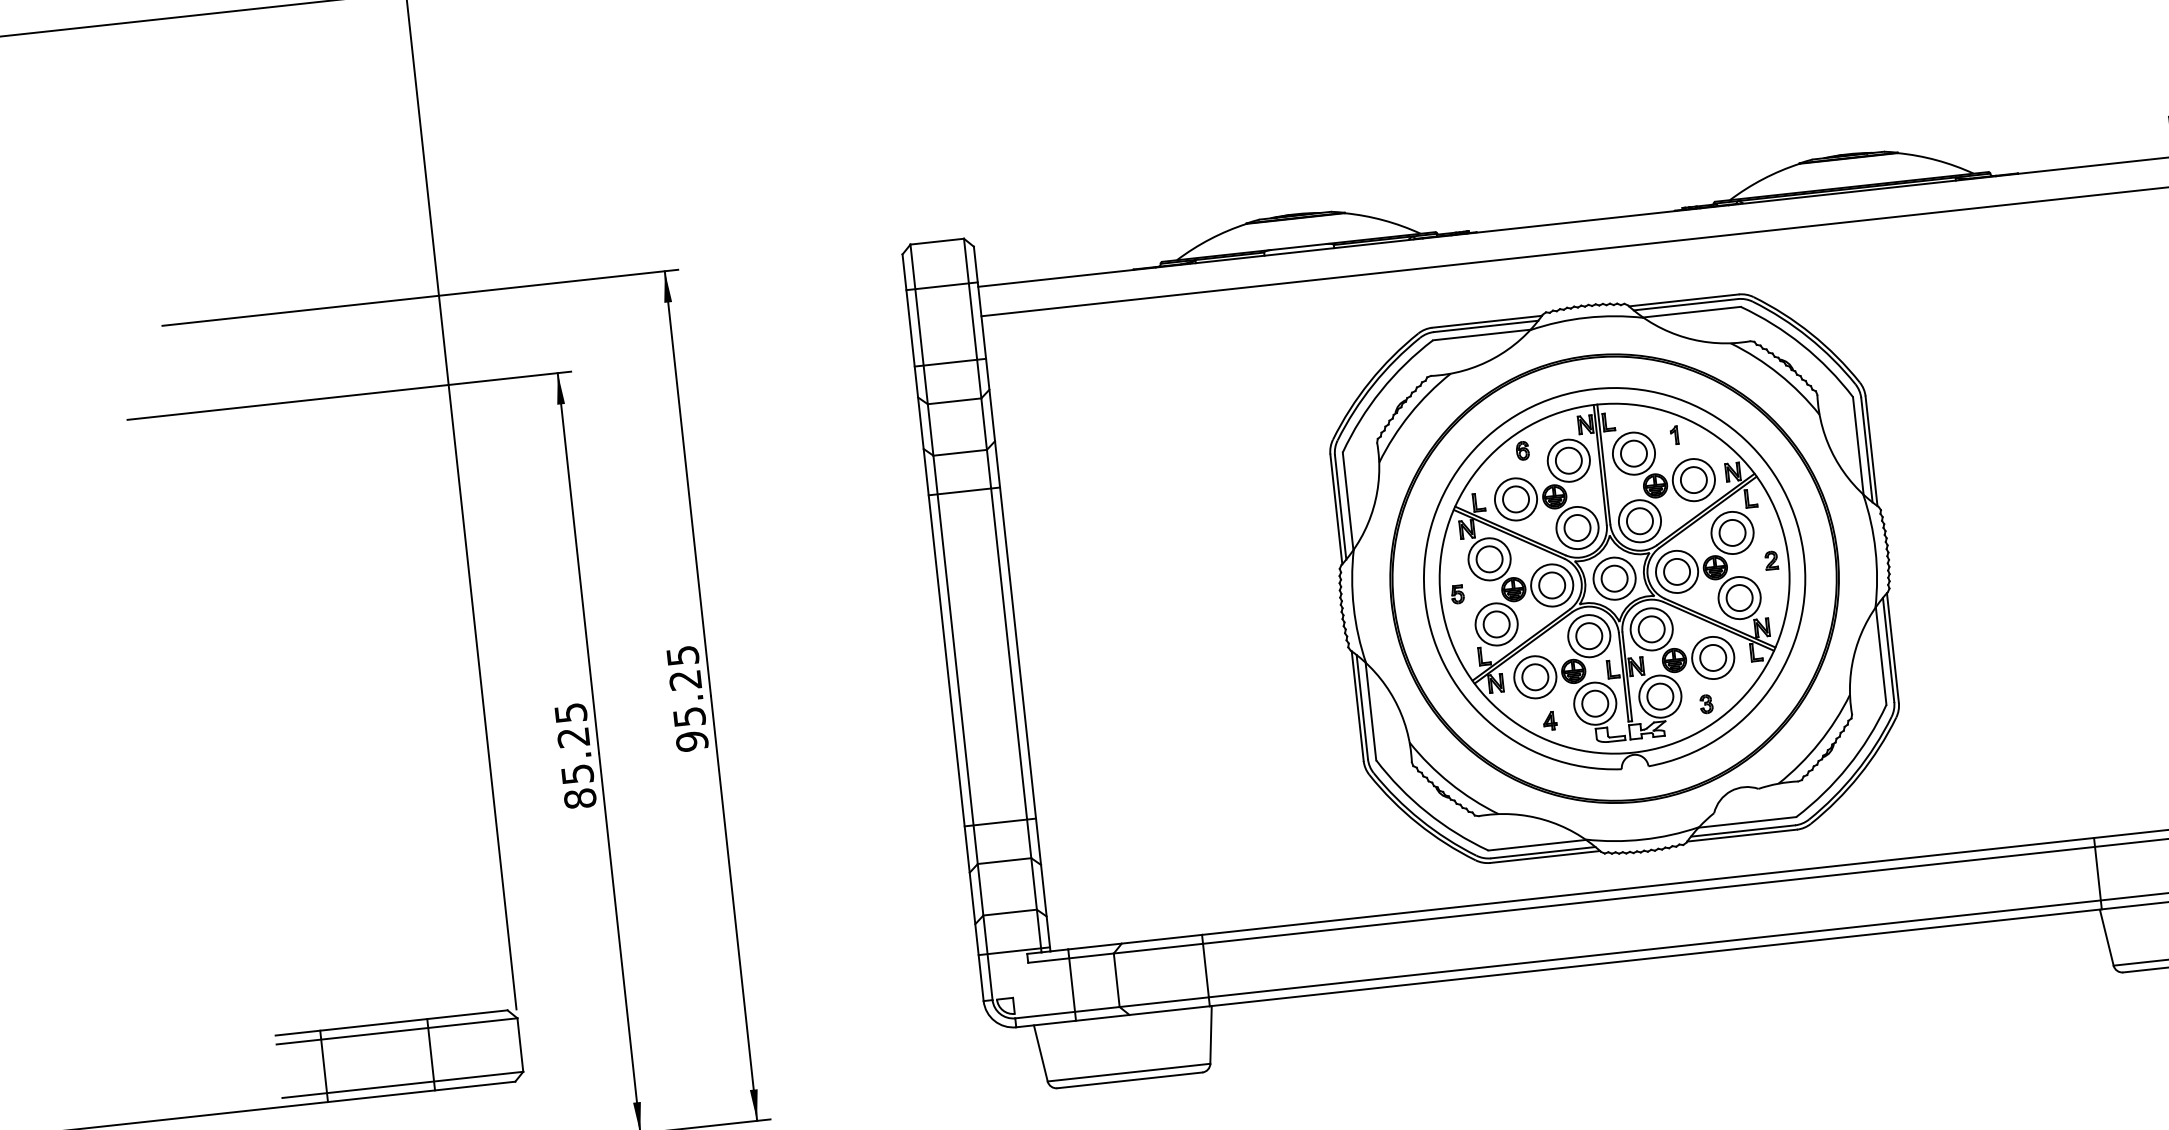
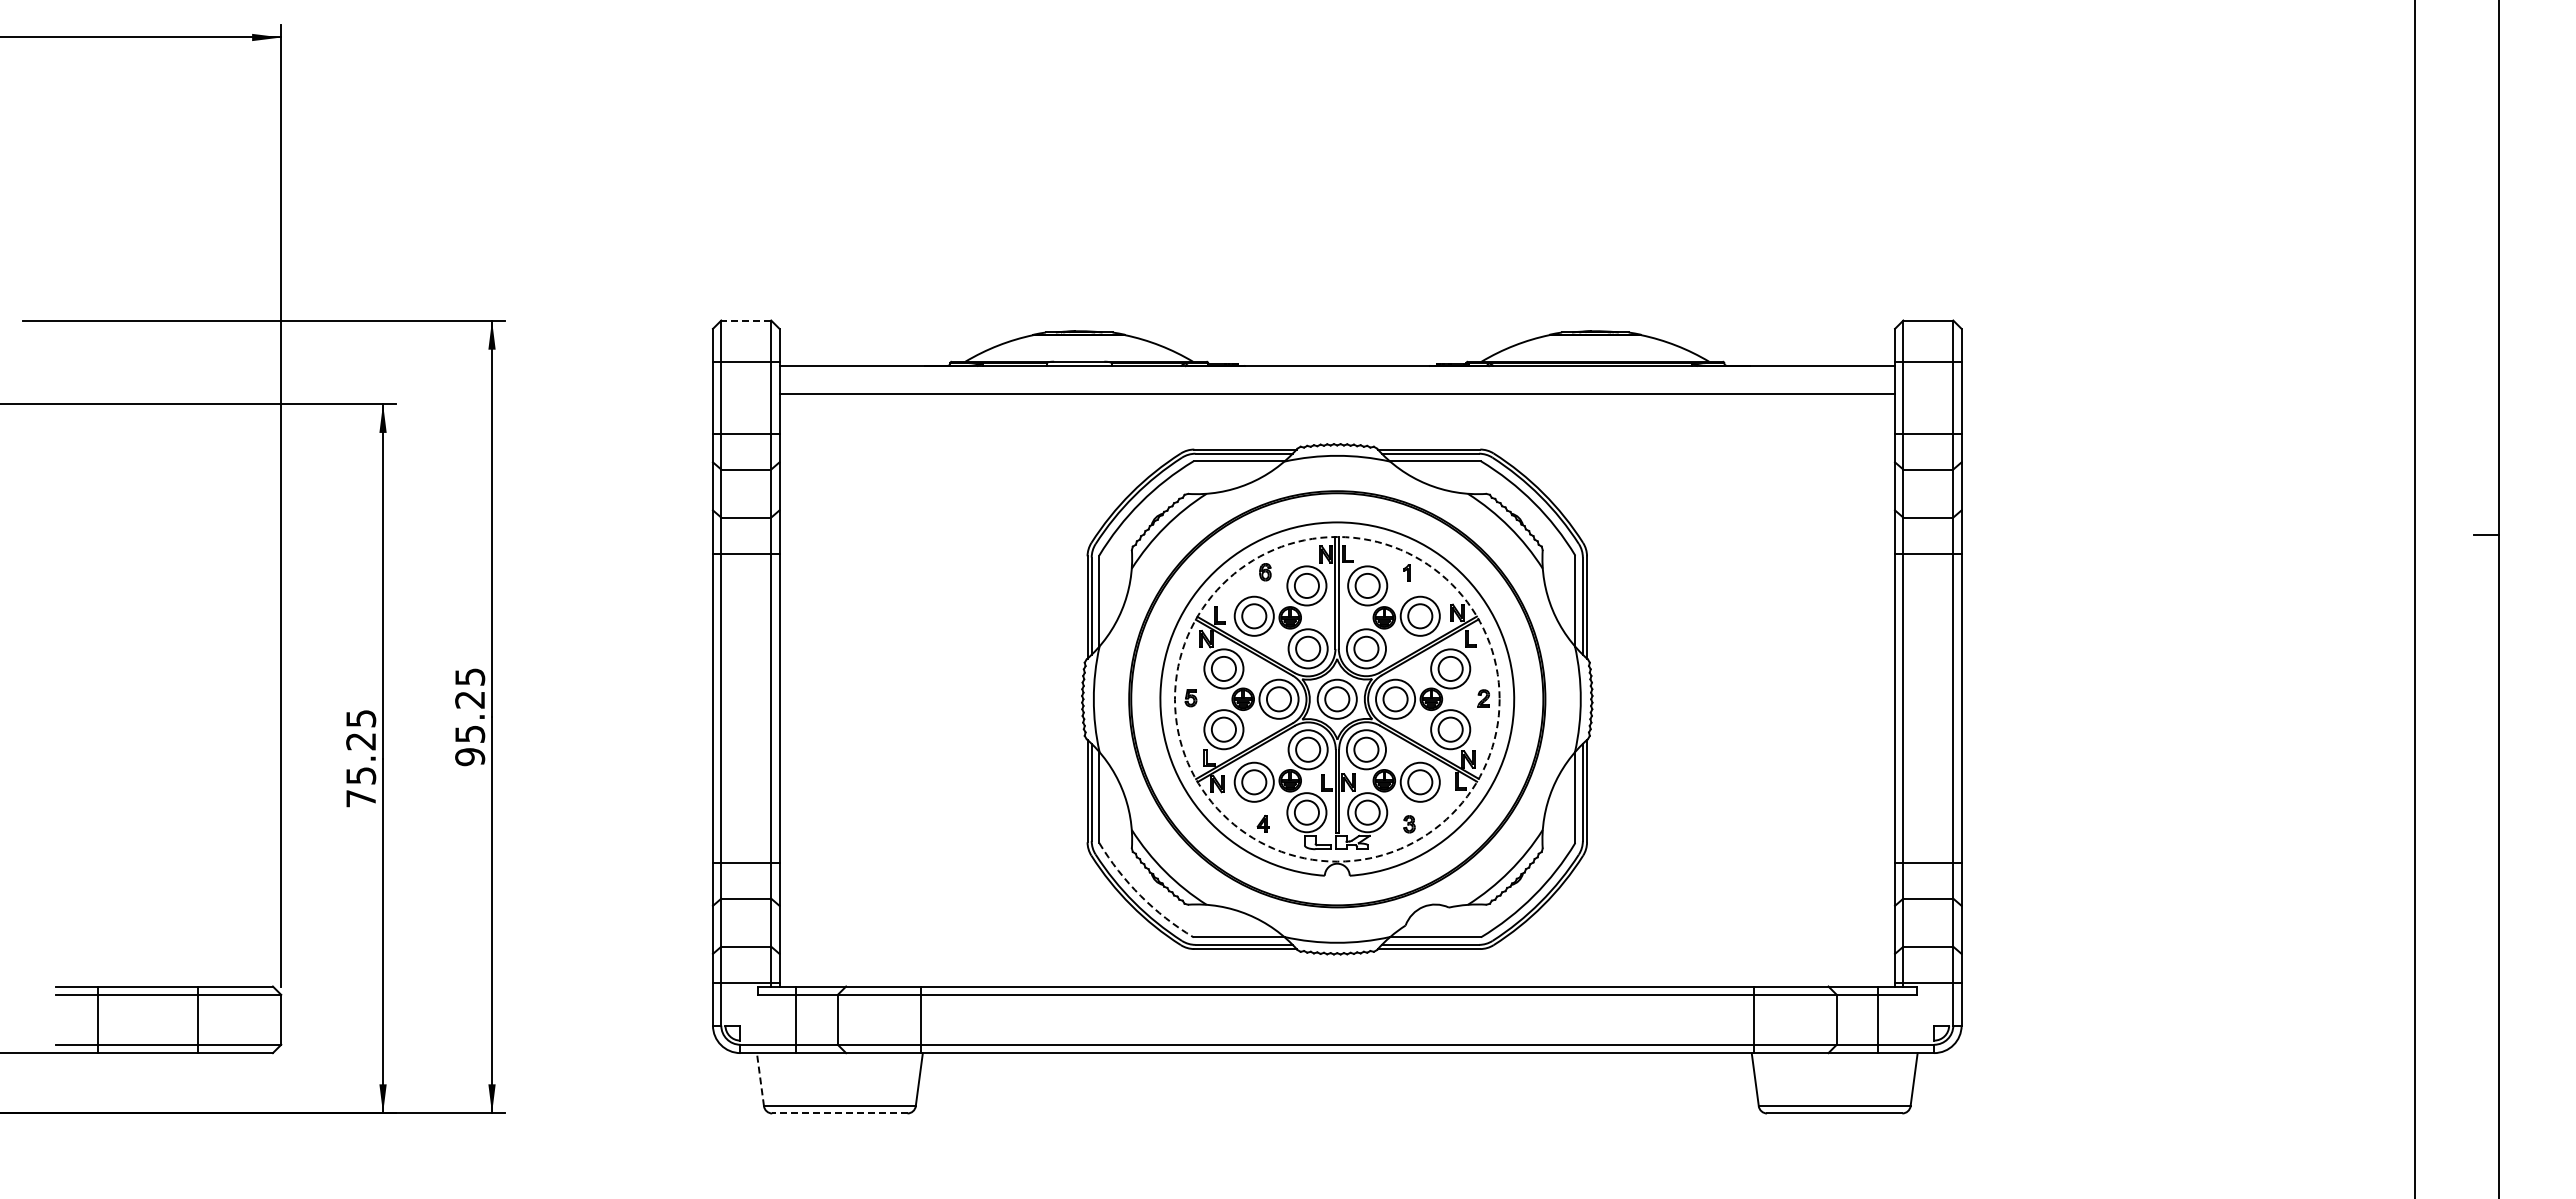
line: (937, 241) -> (746, 320), solid -> dashed
circle: (1613, 577) -> (1336, 698), solid -> dashed
text: (580, 798) -> (361, 798), 85.25 -> 75.25
arc: (1426, 811) -> (1140, 895), solid -> dashed
line: (1040, 1053) -> (760, 1079), solid -> dashed
line: (1129, 1080) -> (839, 1113), solid -> dashed

